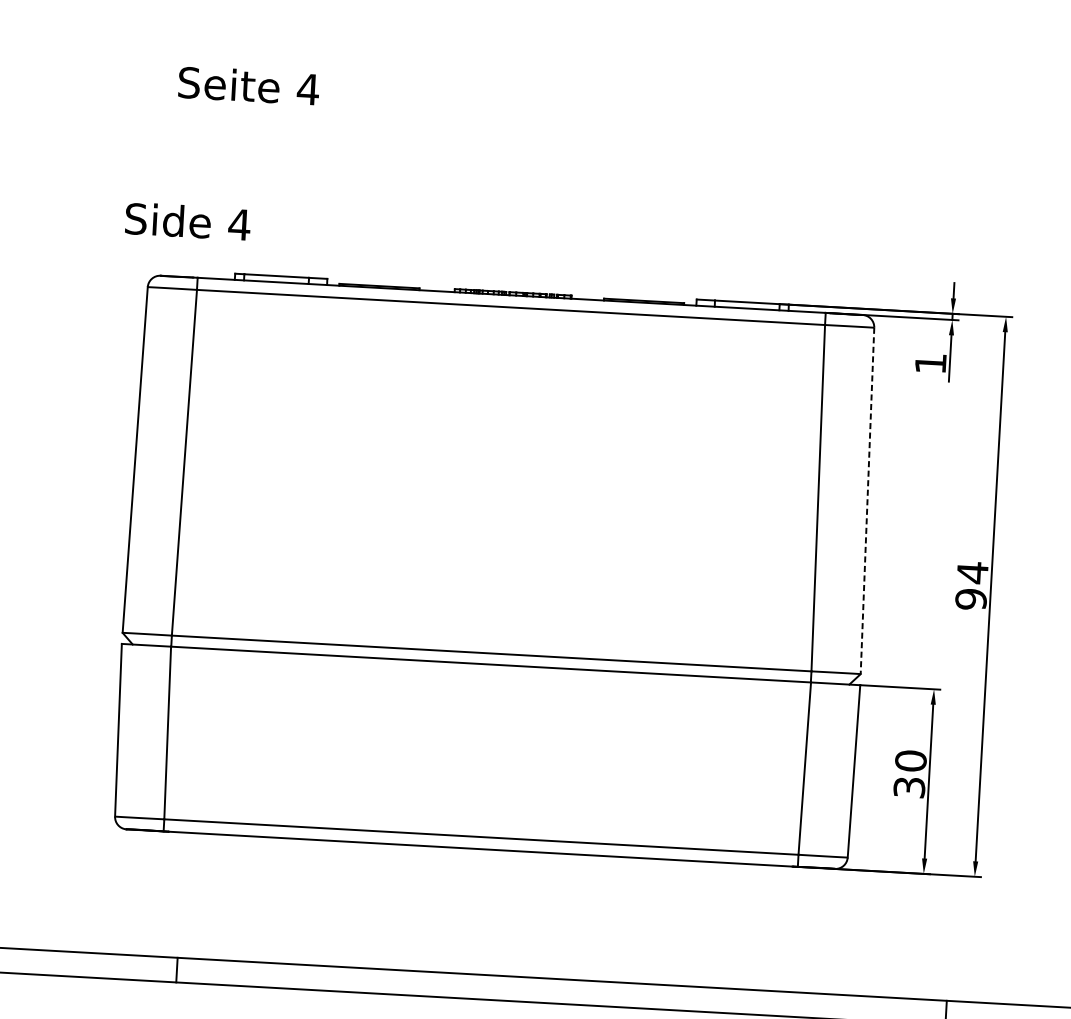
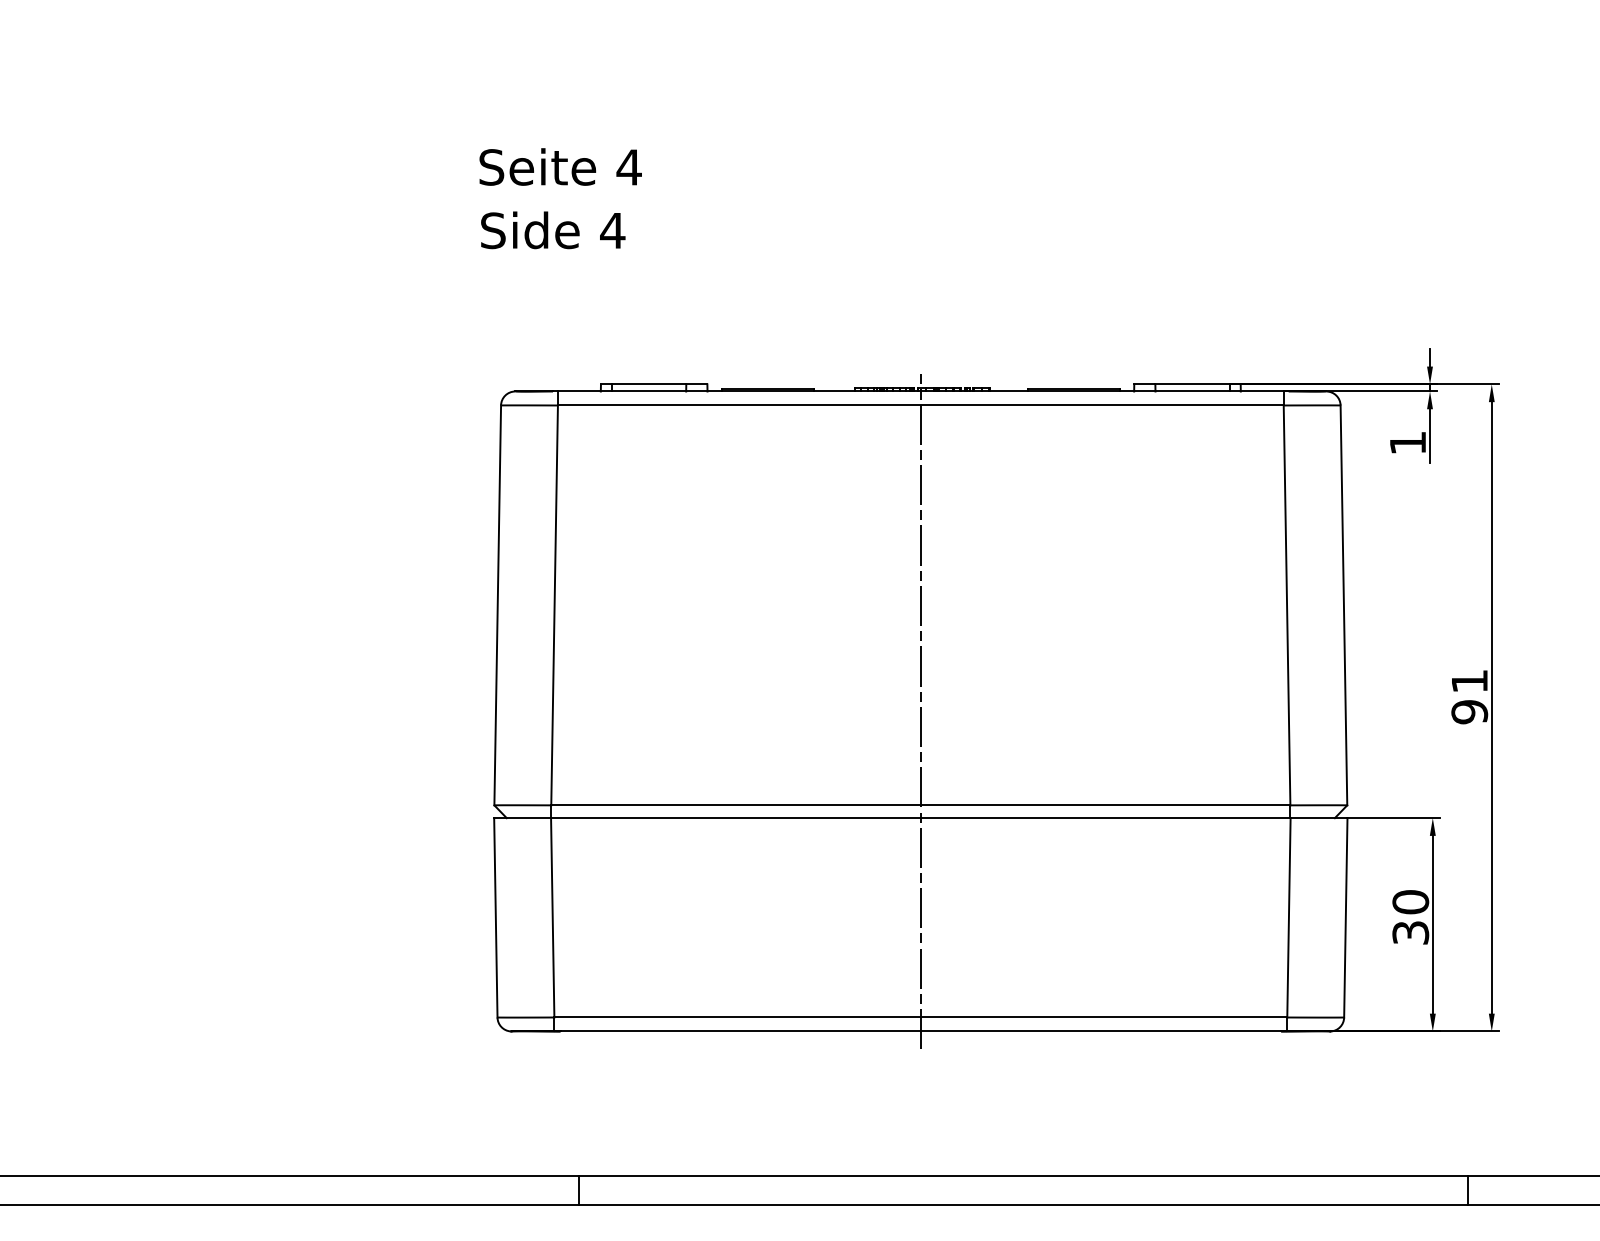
text: (248, 85) -> (560, 166), moved
text: (188, 221) -> (553, 230), moved
line: (867, 500) -> (1343, 605), dashed -> solid
line: (495, 572) -> (920, 711), added
text: (972, 572) -> (1469, 681), 94 -> 91

